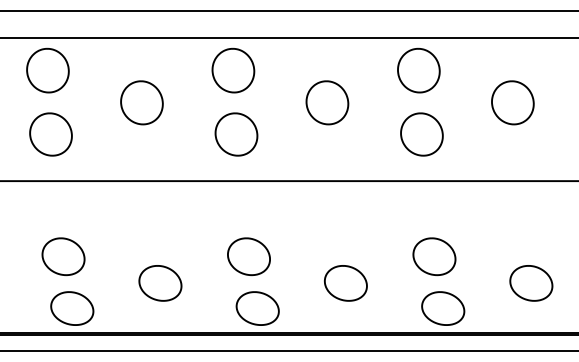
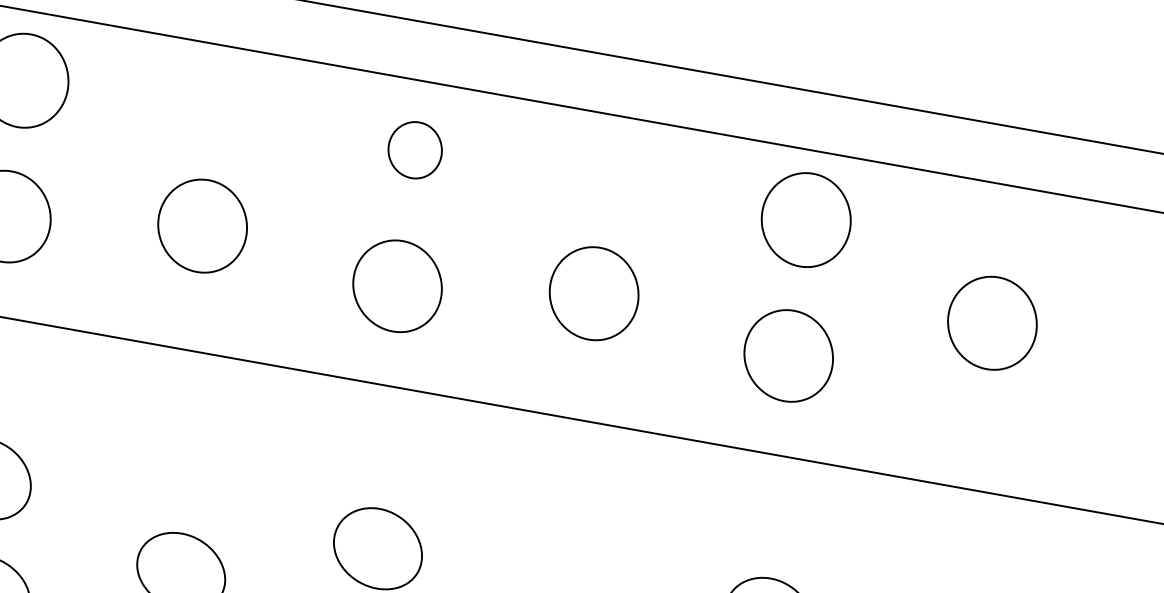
part: (233, 70) -> (415, 150), size x0.6
part: (141, 102) -> (201, 225), moved
part: (327, 102) -> (594, 292), moved

